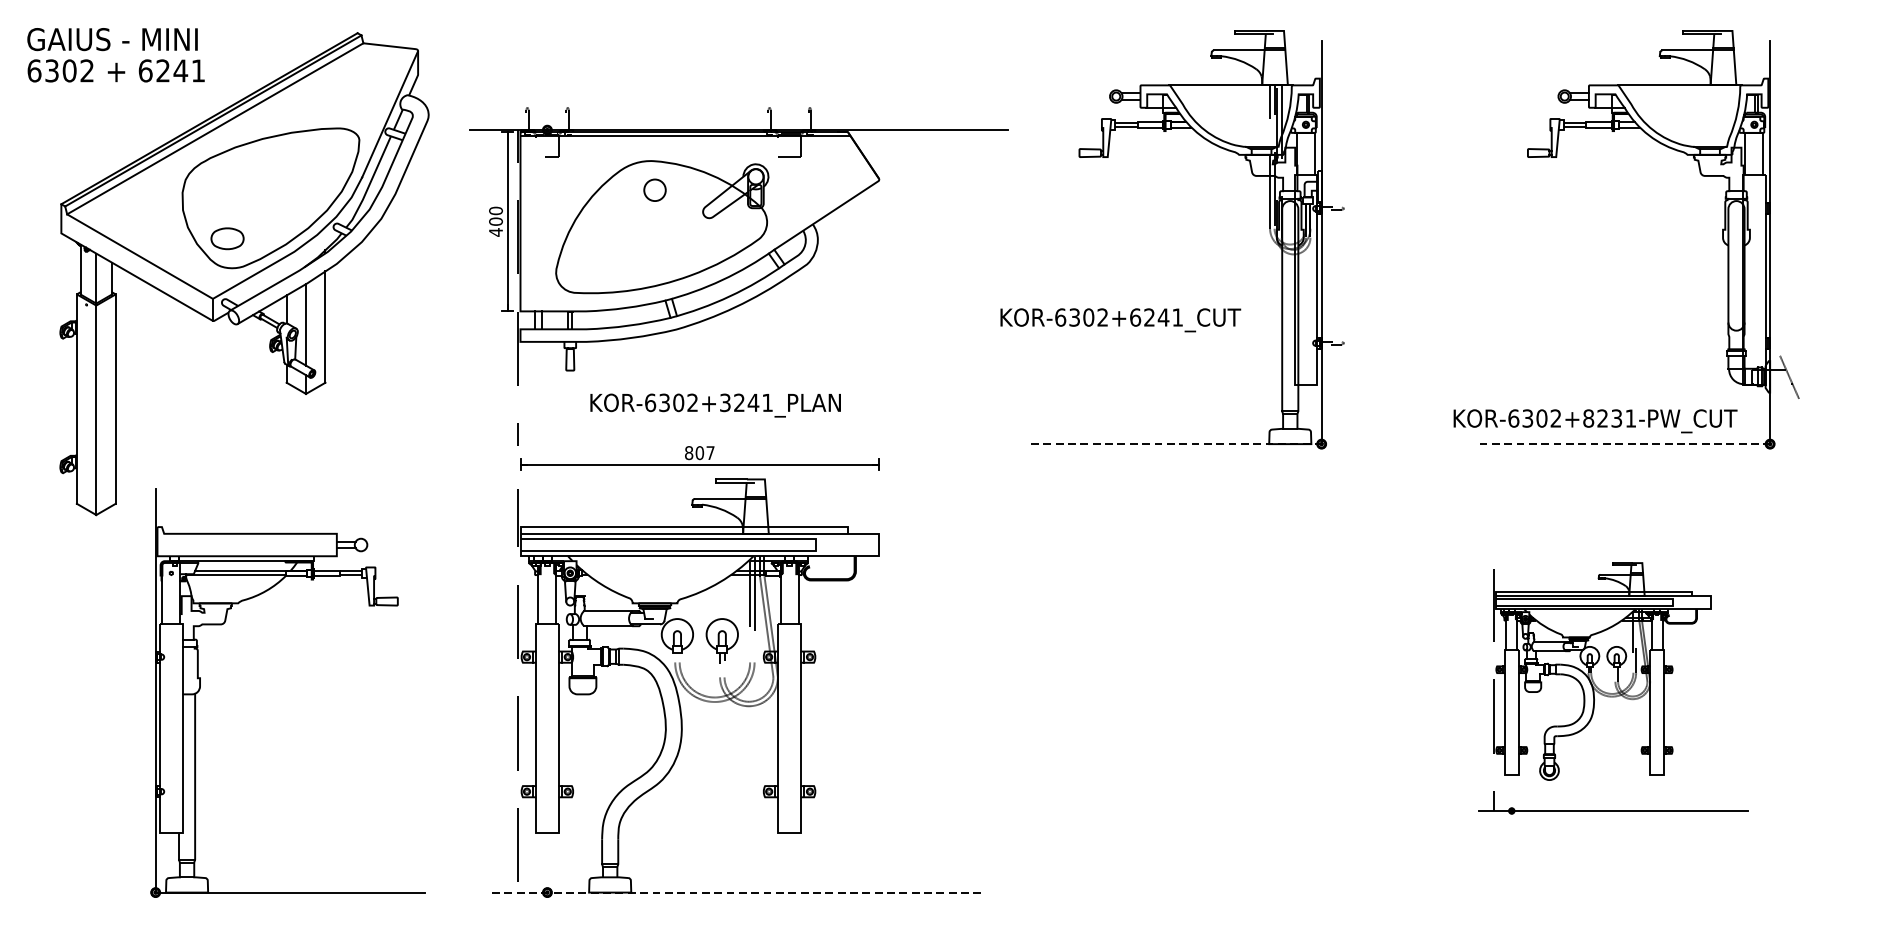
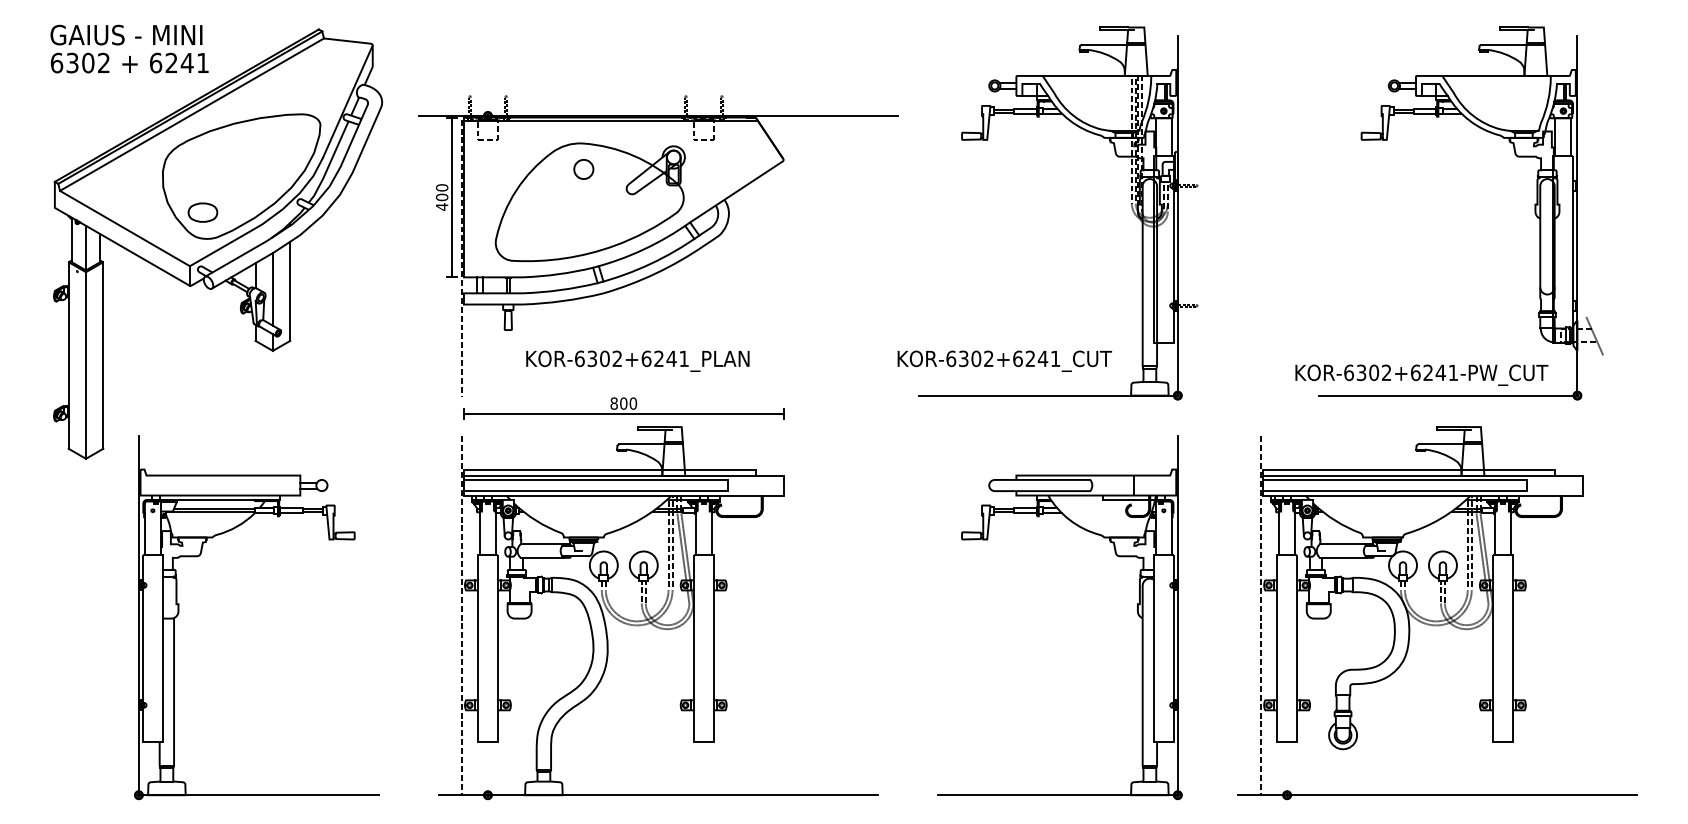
text: (115, 54) -> (129, 48), moved
text: (1120, 319) -> (1004, 360), moved
text: (725, 402) -> (646, 358), KOR-6302+3241_PLAN -> KOR-6302+6241_PLAN
text: (1601, 418) -> (1427, 372), KOR-6302+8231-PW_CUT -> KOR-6302+6241-PW_CUT
line: (1176, 443) -> (1048, 395), dashed -> solid
line: (1625, 443) -> (1448, 395), dashed -> solid
text: (710, 452) -> (633, 403), 807 -> 800
part: (1613, 688) -> (1437, 613), size x1.67
part: (1276, 689) -> (1137, 614), added
line: (738, 892) -> (658, 795), dashed -> solid

